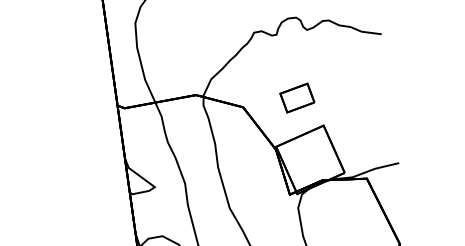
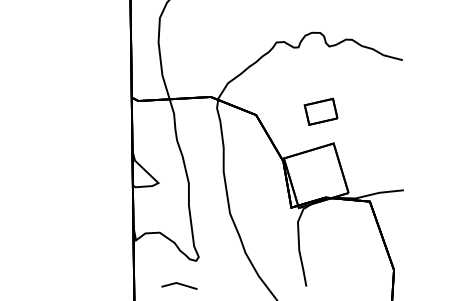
part: (296, 97) -> (320, 111), moved

